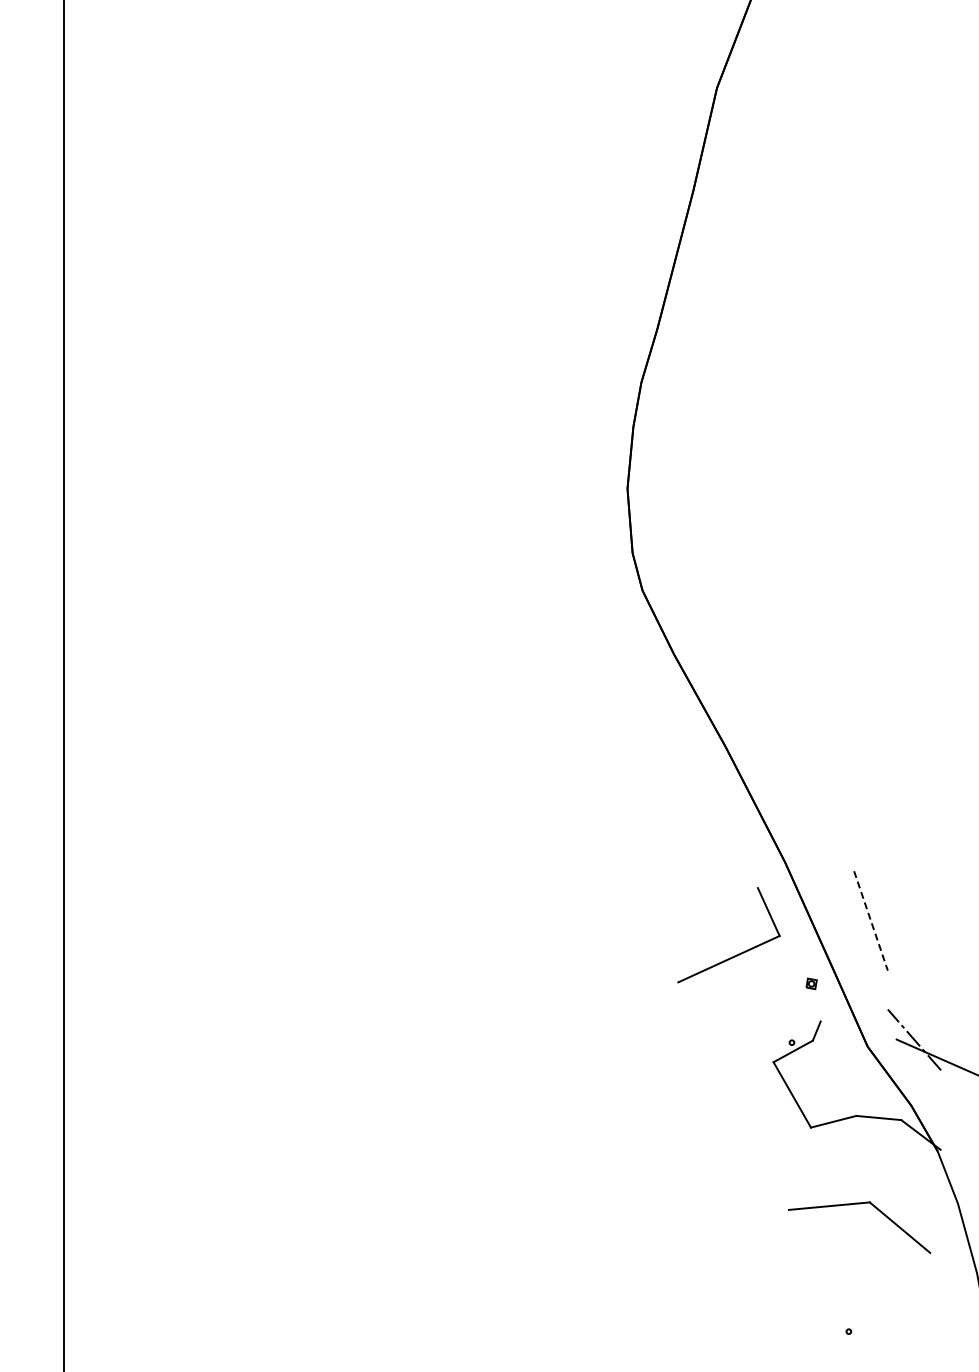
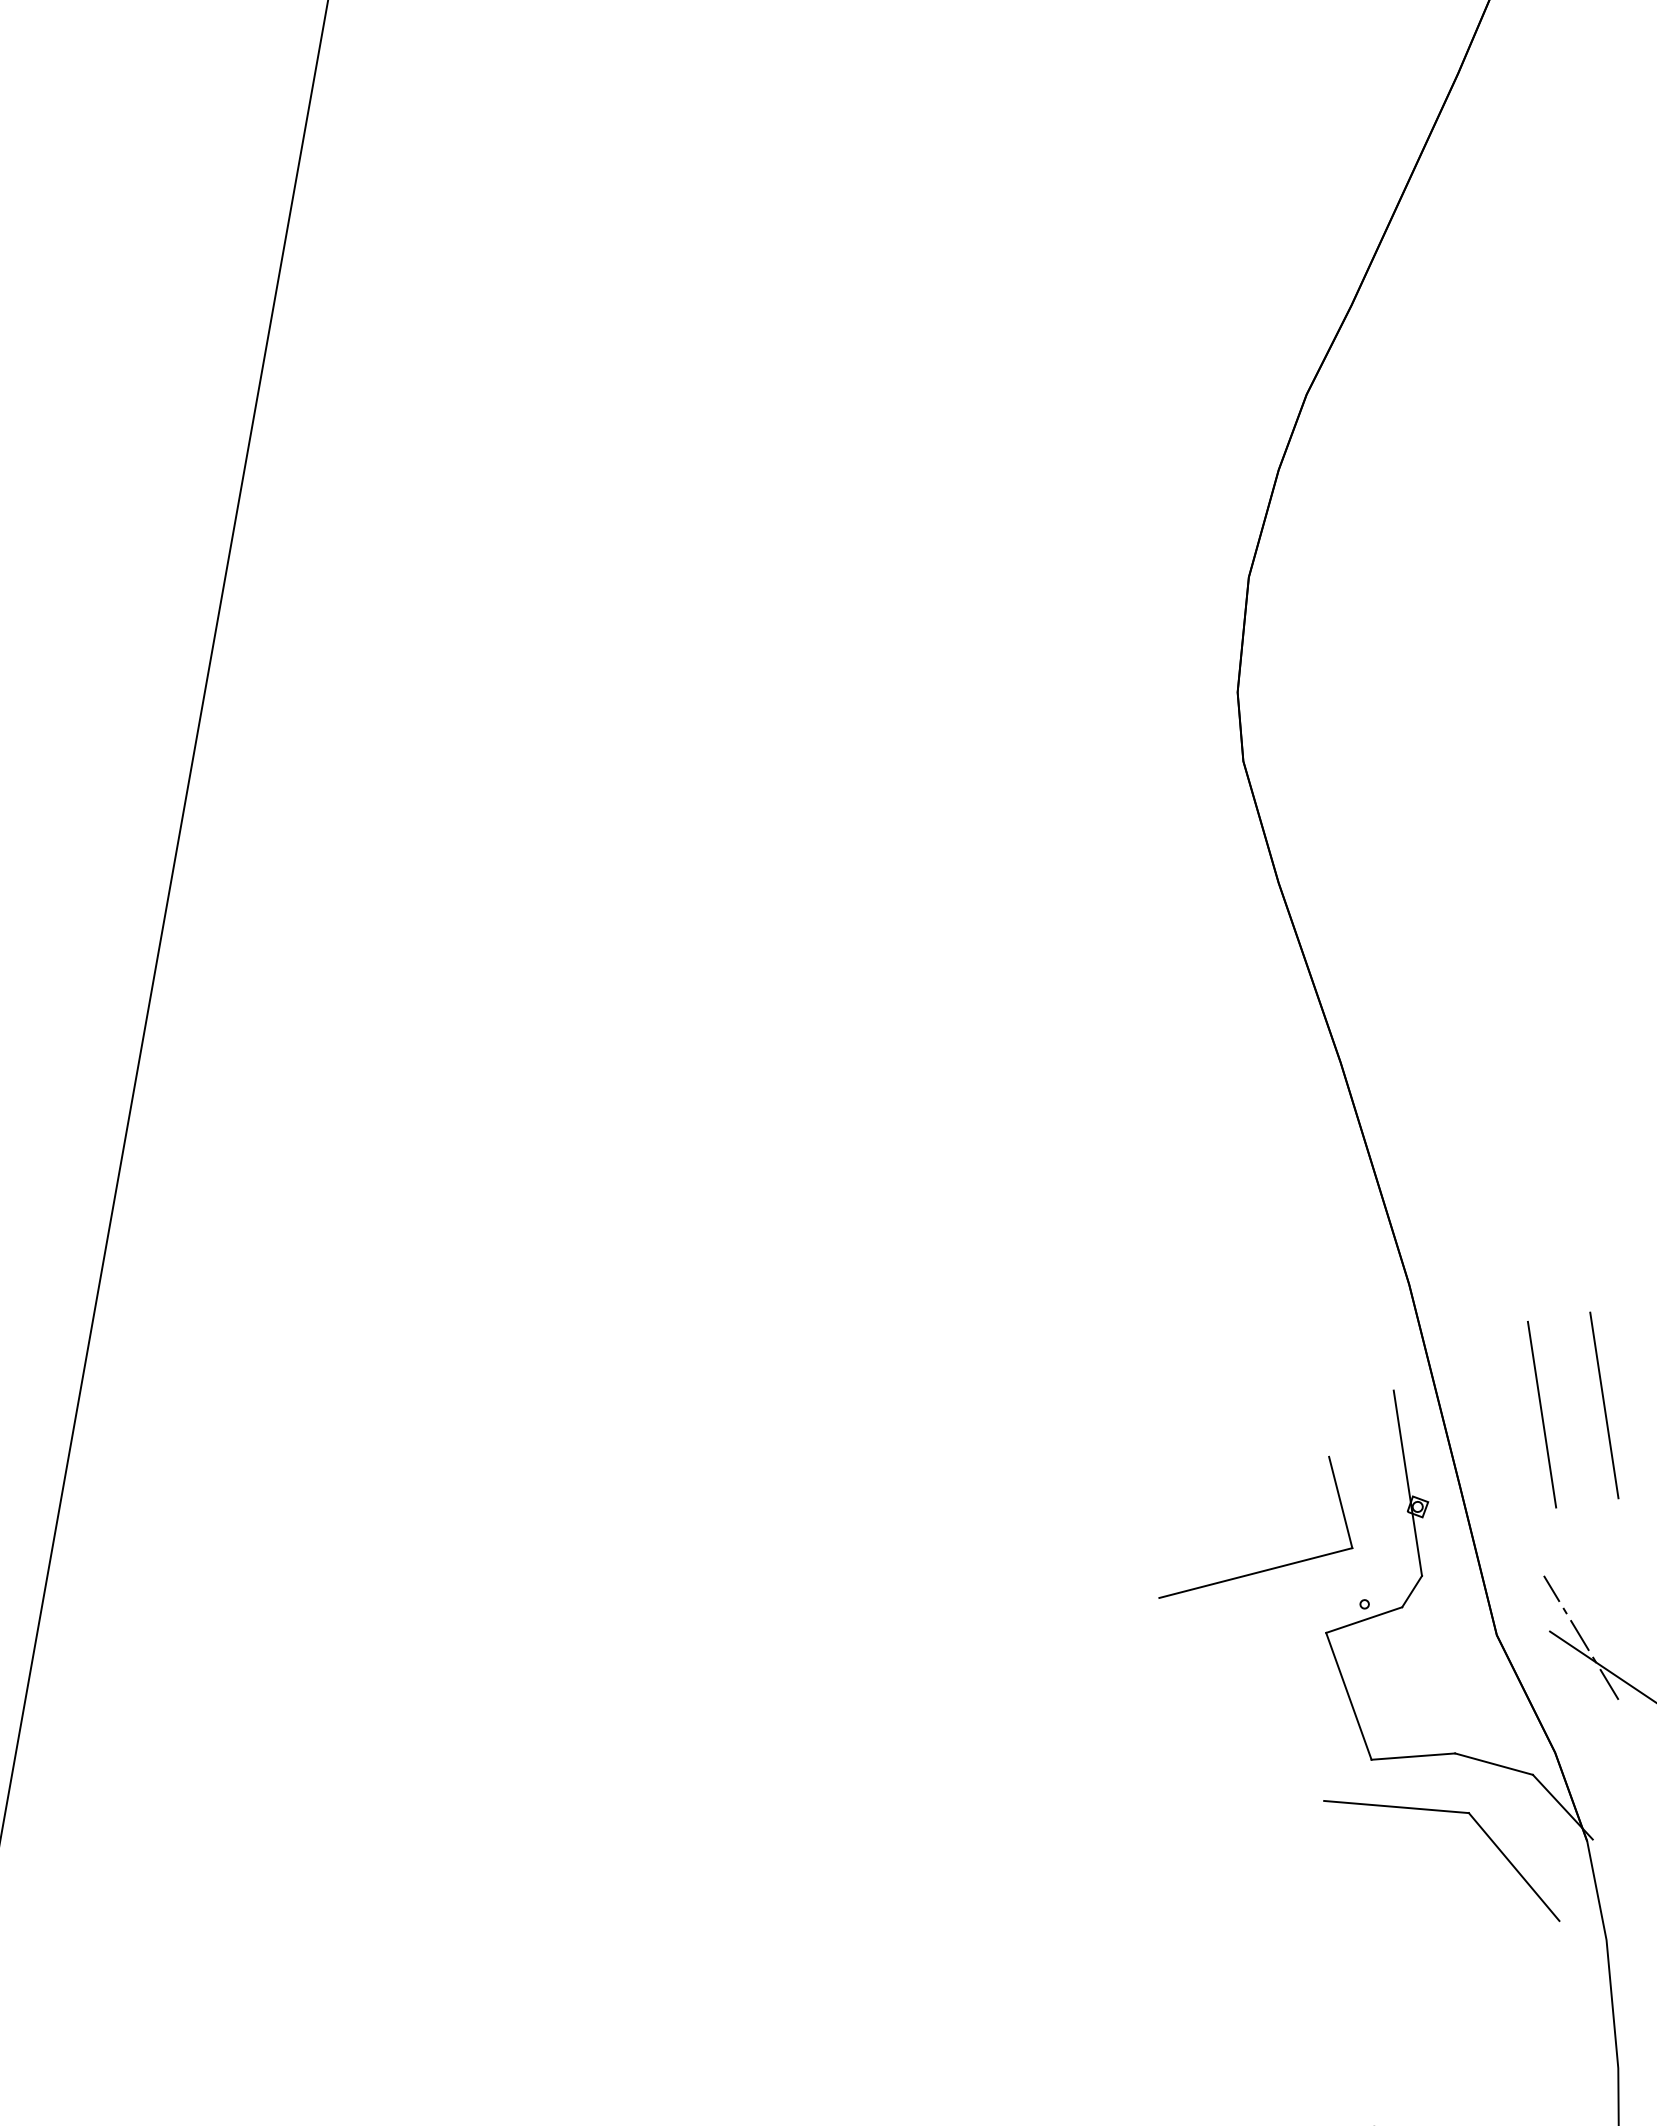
line: (904, 909) -> (1604, 1405), added
line: (871, 921) -> (1542, 1415), dashed -> solid
part: (738, 953) -> (1274, 1566), moved
line: (803, 971) -> (1407, 1482), added
part: (859, 1204) -> (1450, 1813), moved

